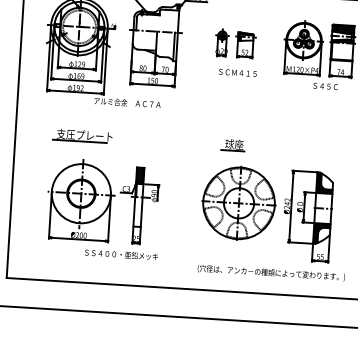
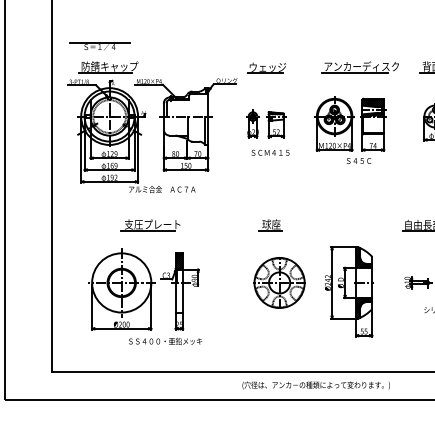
part: (82, 136) -> (150, 225), moved
part: (238, 202) -> (279, 282), size x0.7
text: (270, 272) -> (315, 385), moved

